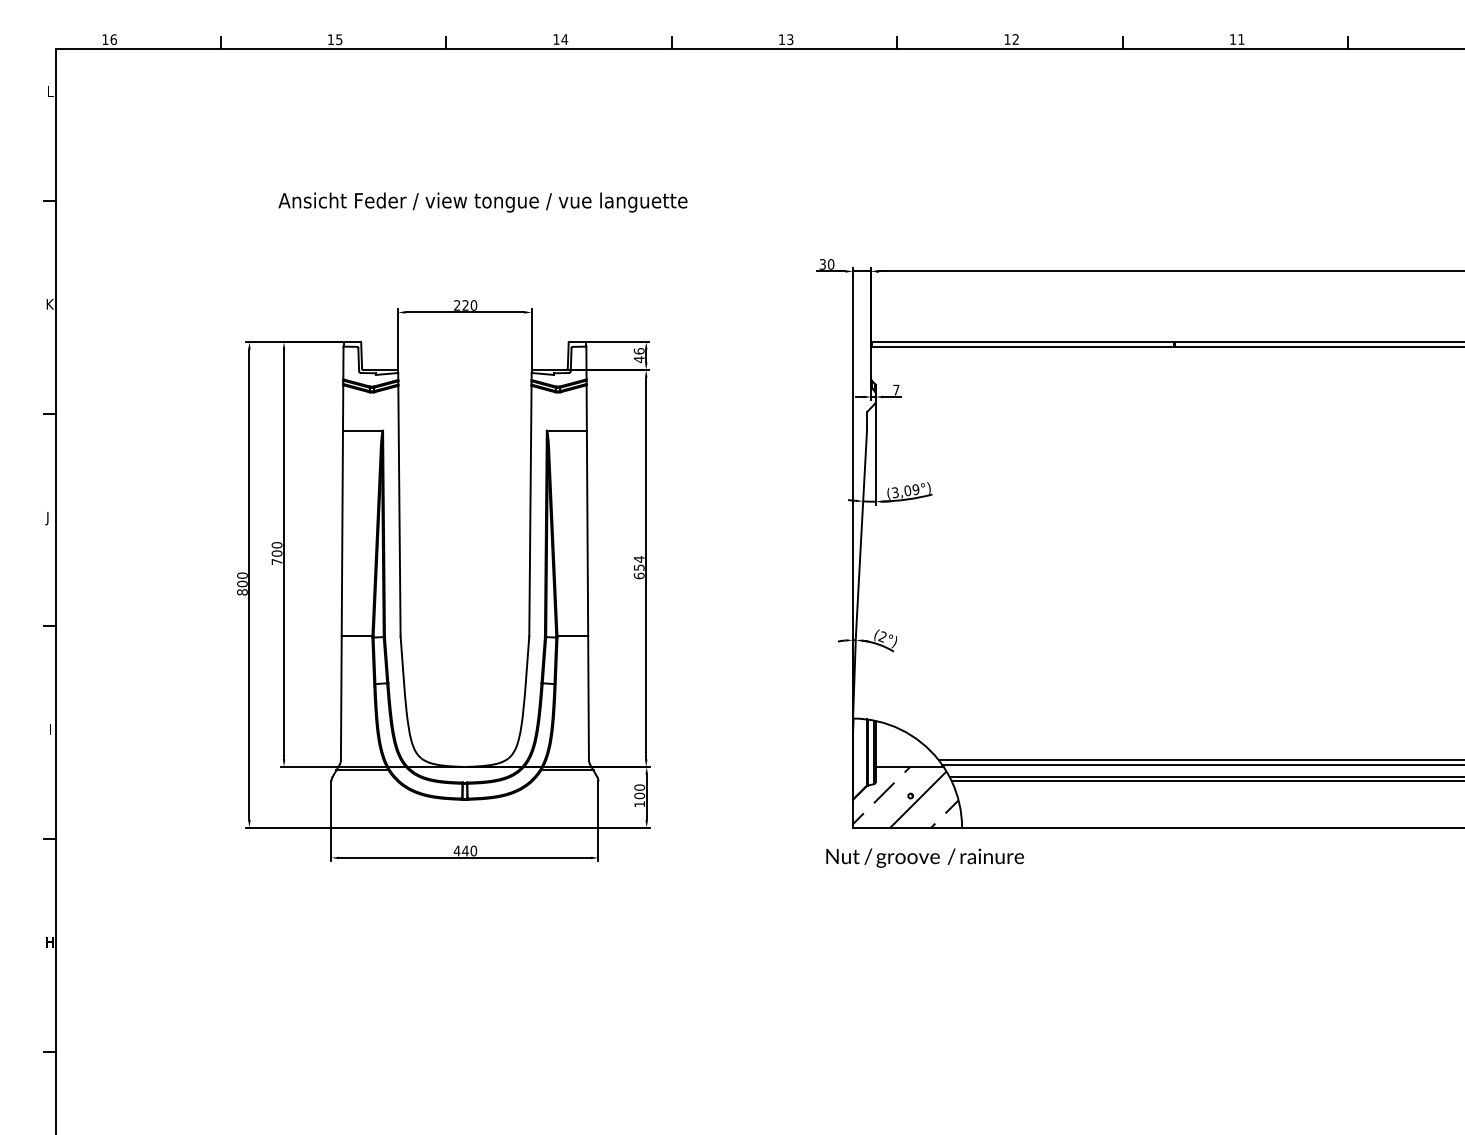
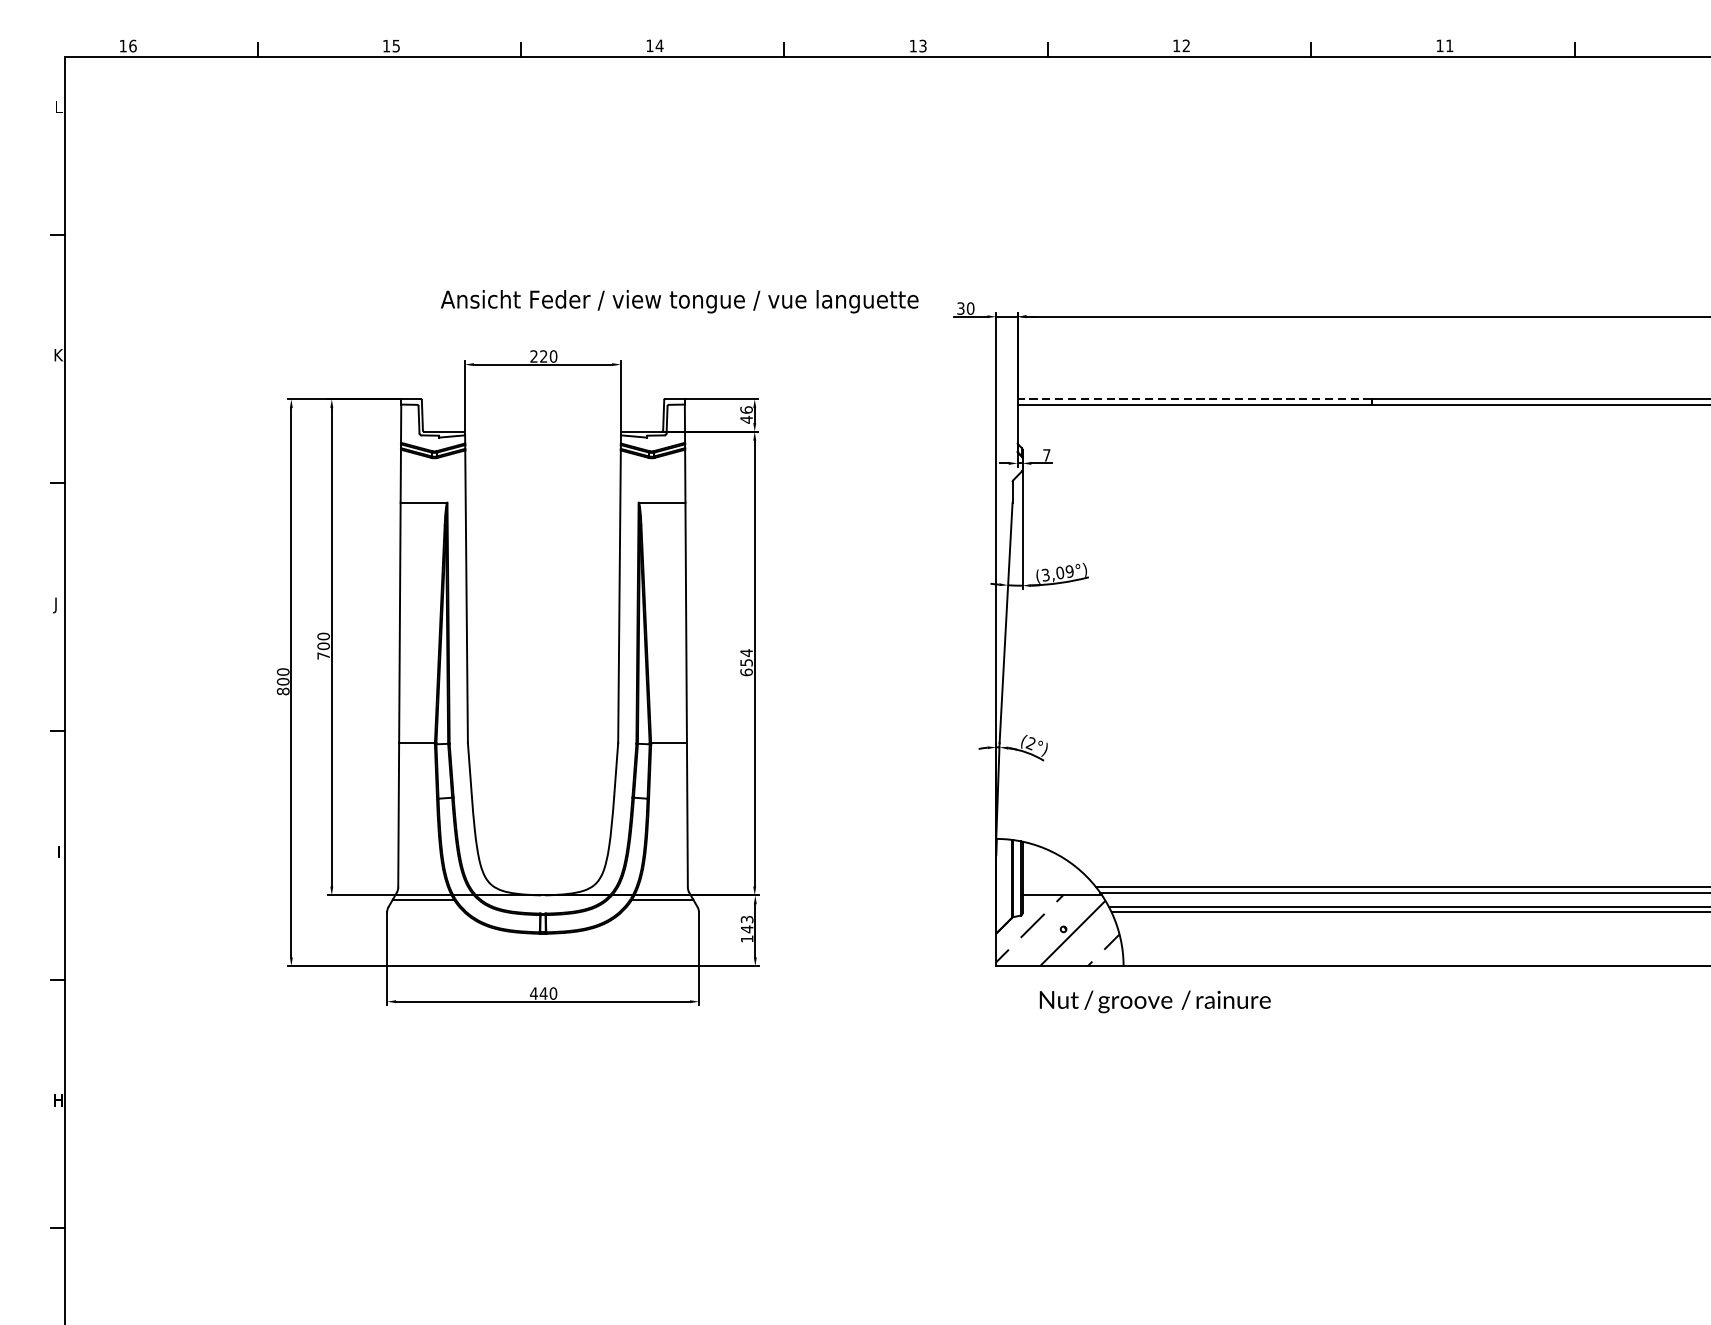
text: (482, 202) -> (679, 301), moved
line: (1022, 342) -> (1194, 399), solid -> dashed
text: (639, 791) -> (746, 924), 100 -> 143
text: (924, 857) -> (1154, 1001), moved

